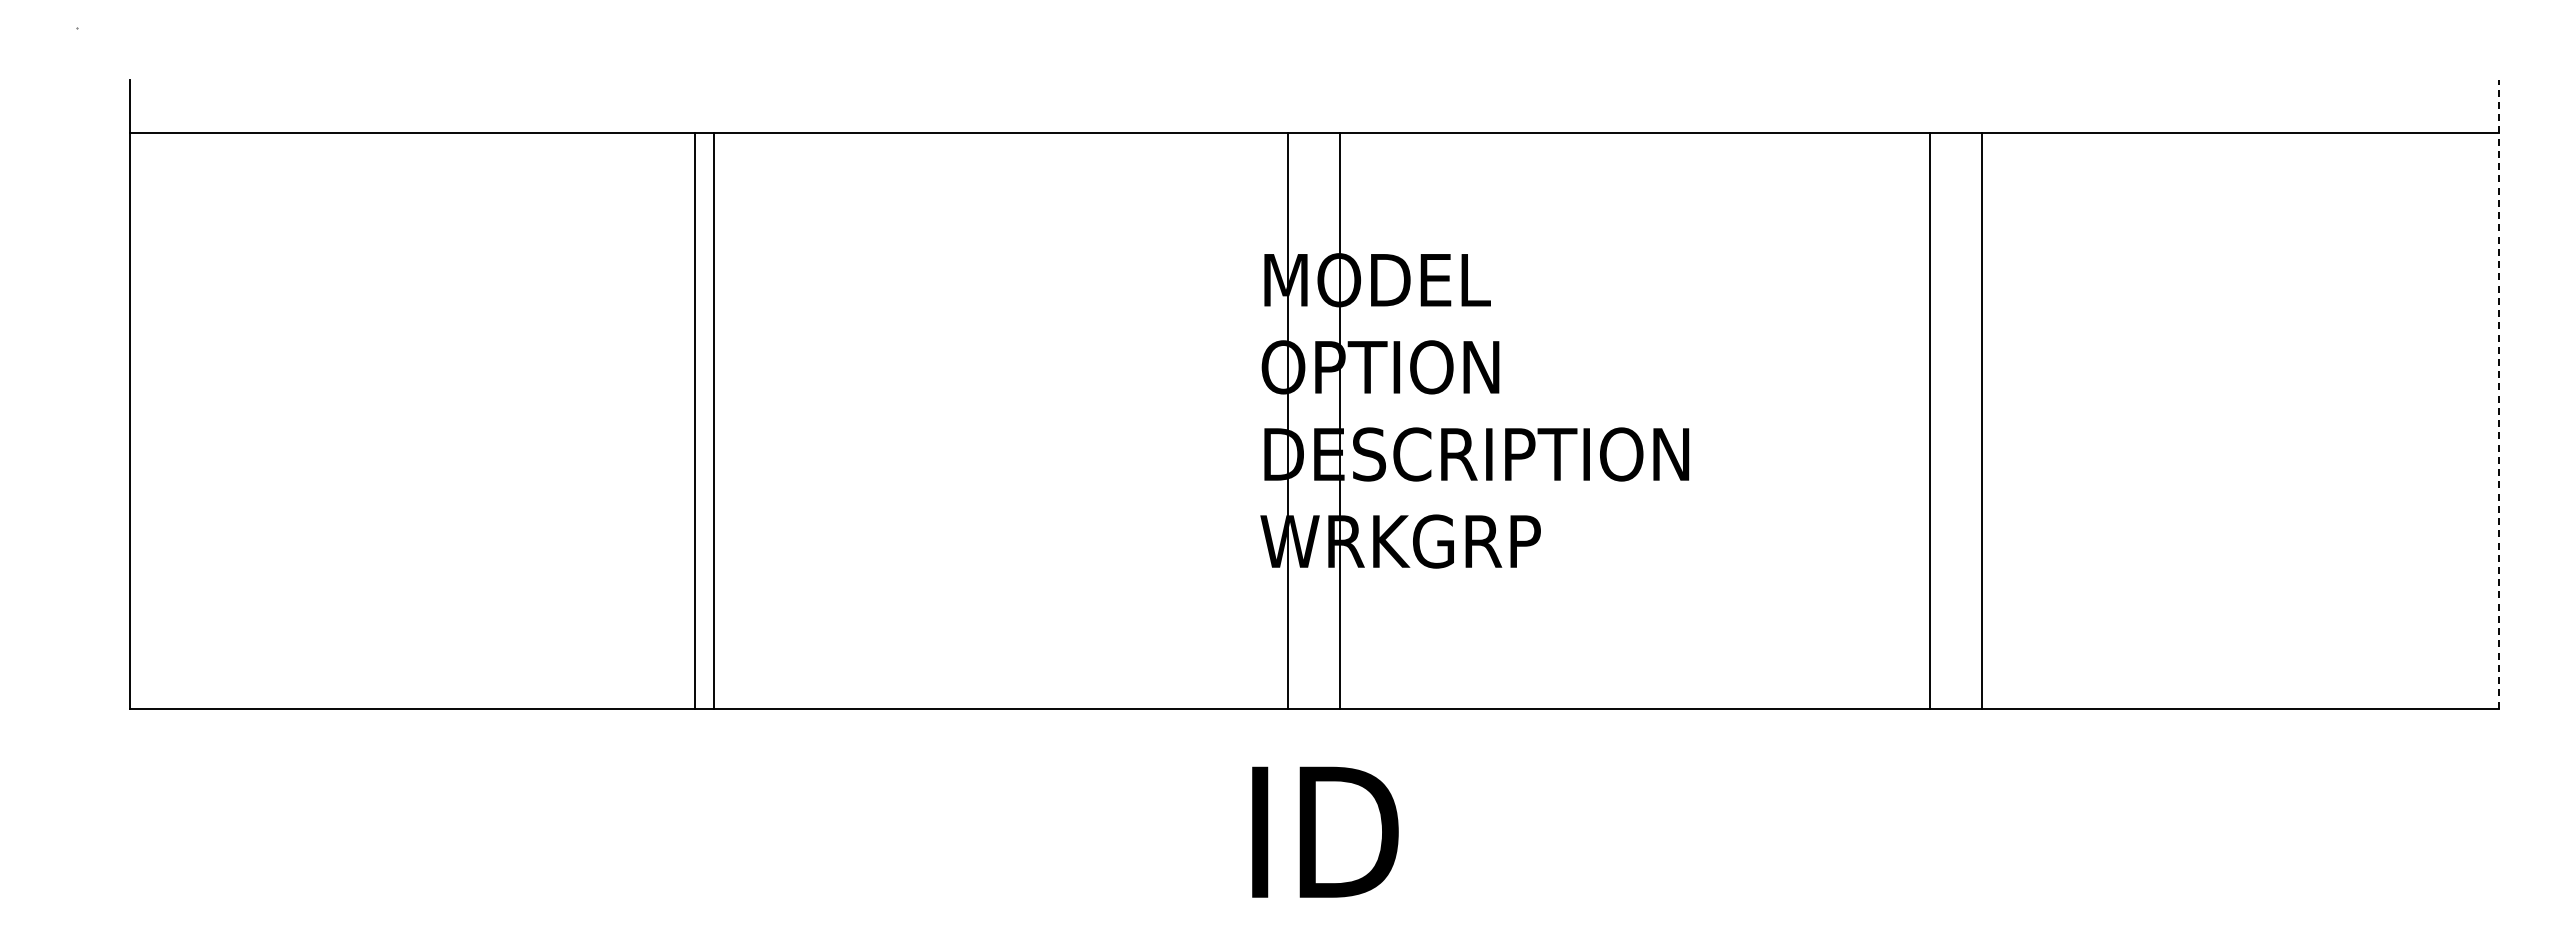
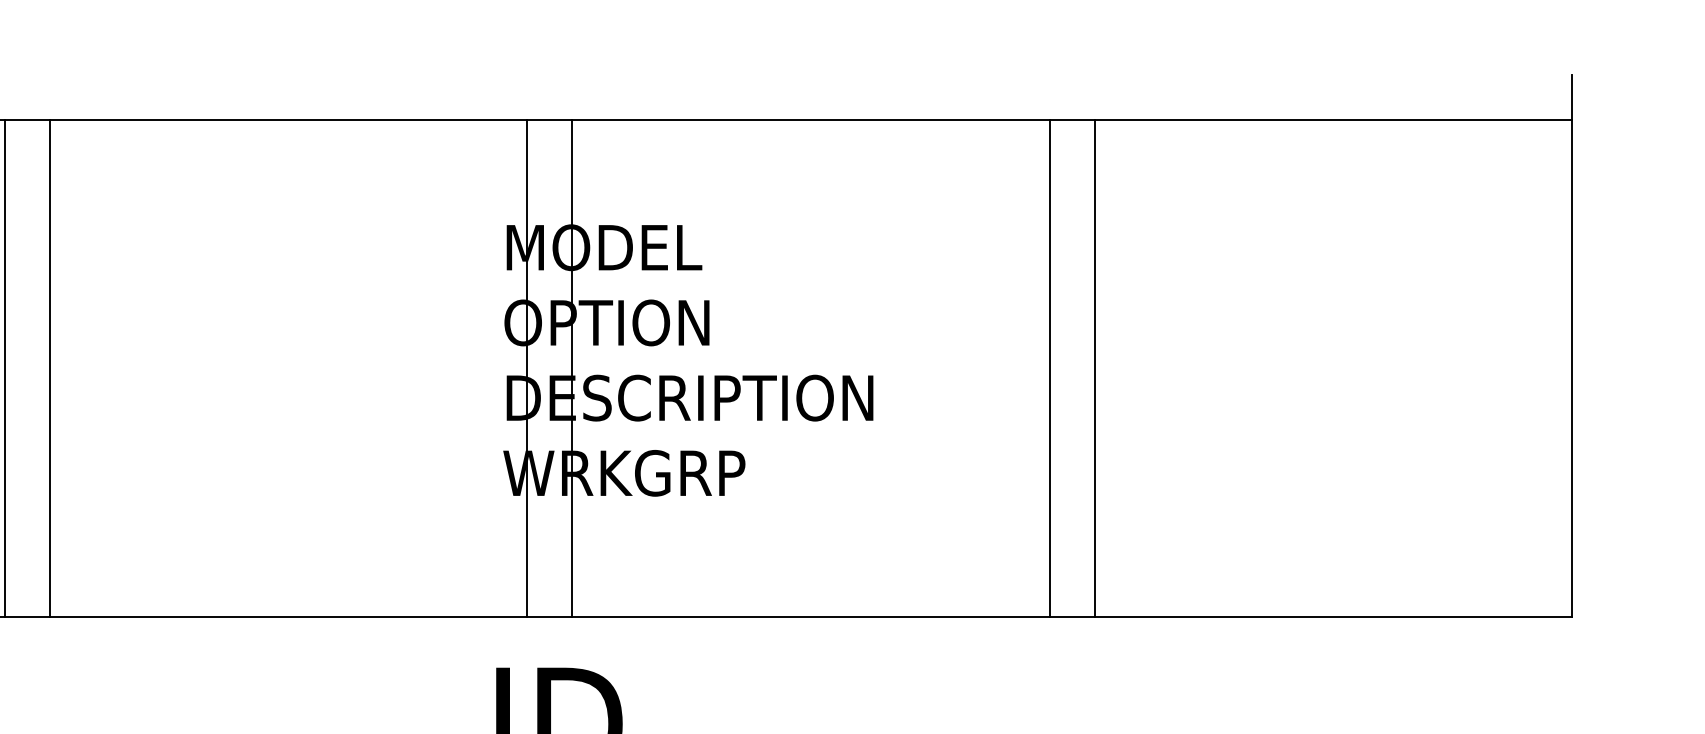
line: (2498, 393) -> (1572, 345), dashed -> solid
line: (695, 420) -> (50, 368), moved
line: (713, 420) -> (4, 368), moved
line: (1930, 420) -> (1049, 368), moved
line: (1981, 420) -> (1094, 368), moved

